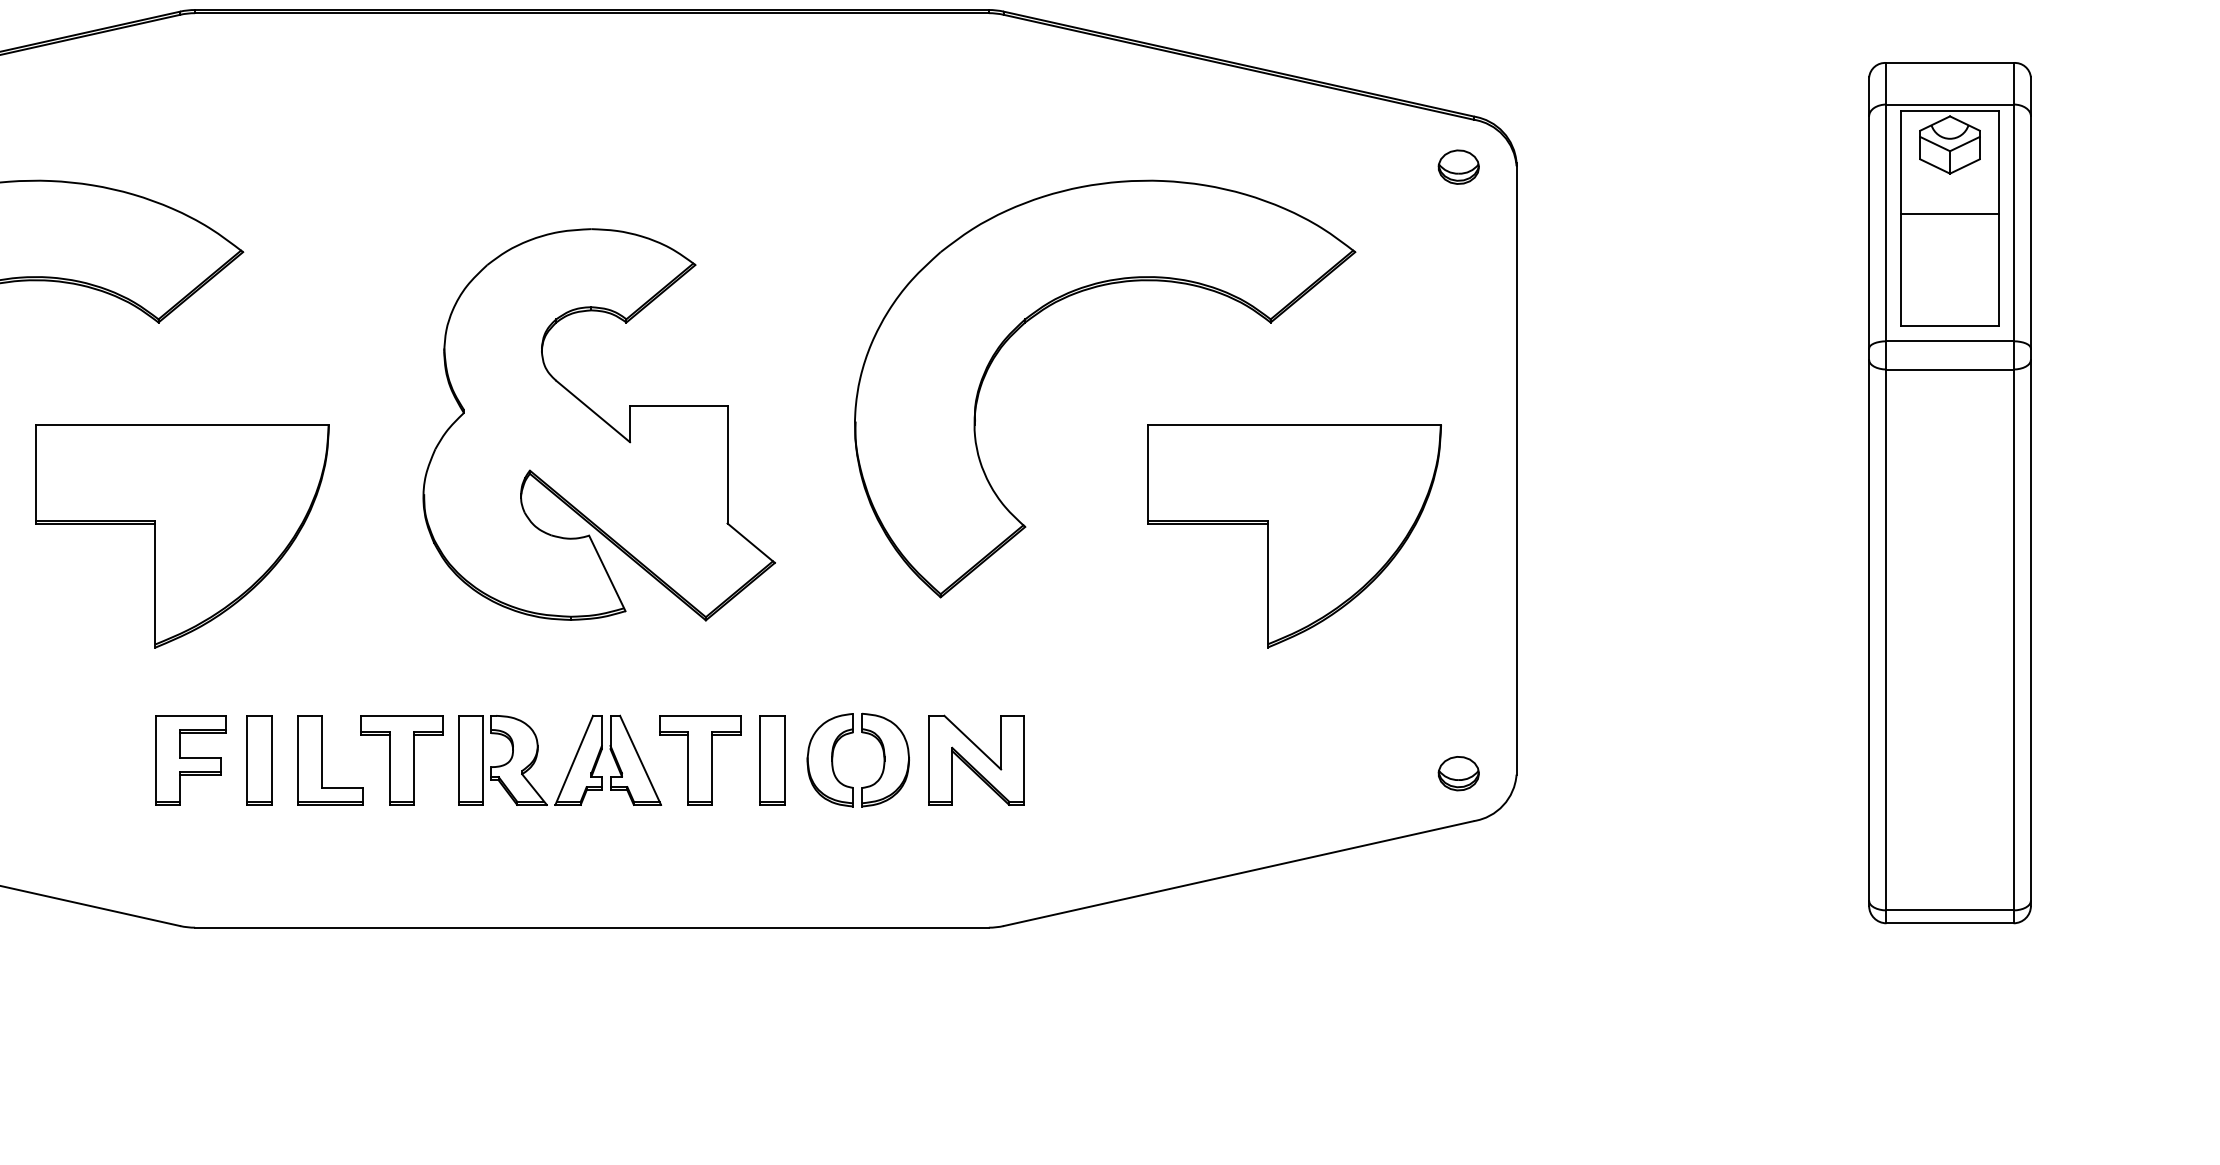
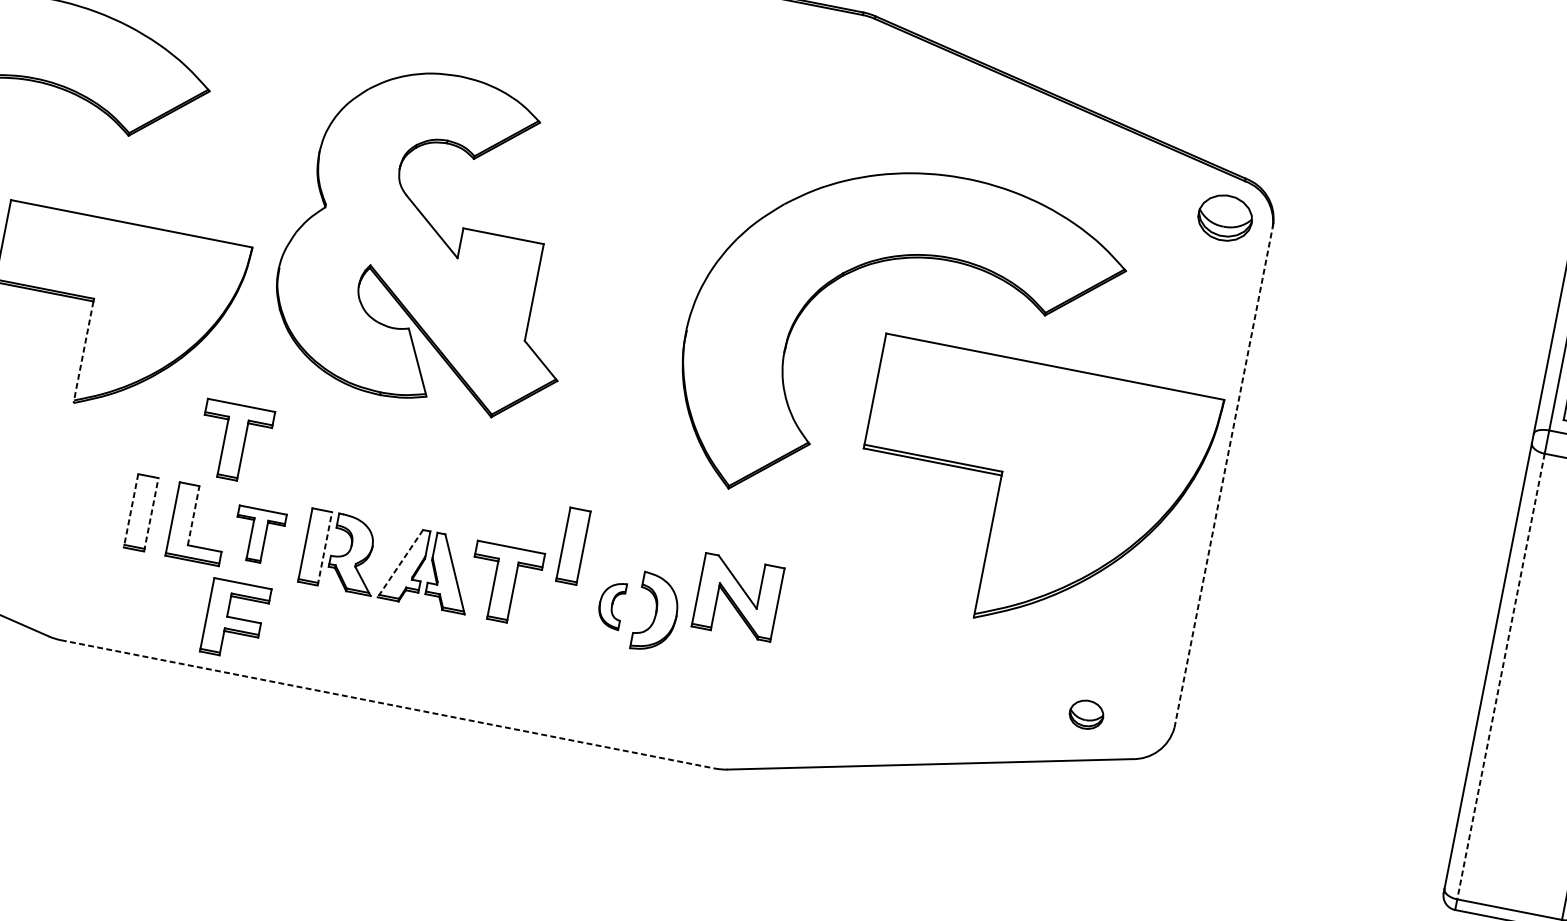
part: (1458, 166) -> (1224, 217), size x1.6
part: (598, 424) -> (434, 238), moved
line: (1516, 469) -> (1223, 476), solid -> dashed
part: (1294, 536) -> (1030, 495), size x1.4
line: (155, 585) -> (83, 351), solid -> dashed
line: (1886, 640) -> (1500, 677), solid -> dashed
part: (352, 656) -> (234, 442), added
line: (321, 751) -> (193, 515), solid -> dashed
part: (976, 759) -> (738, 596), moved
part: (190, 760) -> (235, 620), moved
line: (247, 760) -> (131, 510), solid -> dashed
line: (271, 760) -> (150, 514), solid -> dashed
part: (401, 760) -> (258, 535), size x0.7
line: (482, 760) -> (324, 548), solid -> dashed
line: (574, 760) -> (400, 563), solid -> dashed
part: (772, 760) -> (573, 546), moved
part: (829, 760) -> (610, 605), size x0.6
part: (1458, 773) -> (1086, 714), moved
line: (591, 927) -> (387, 704), solid -> dashed

